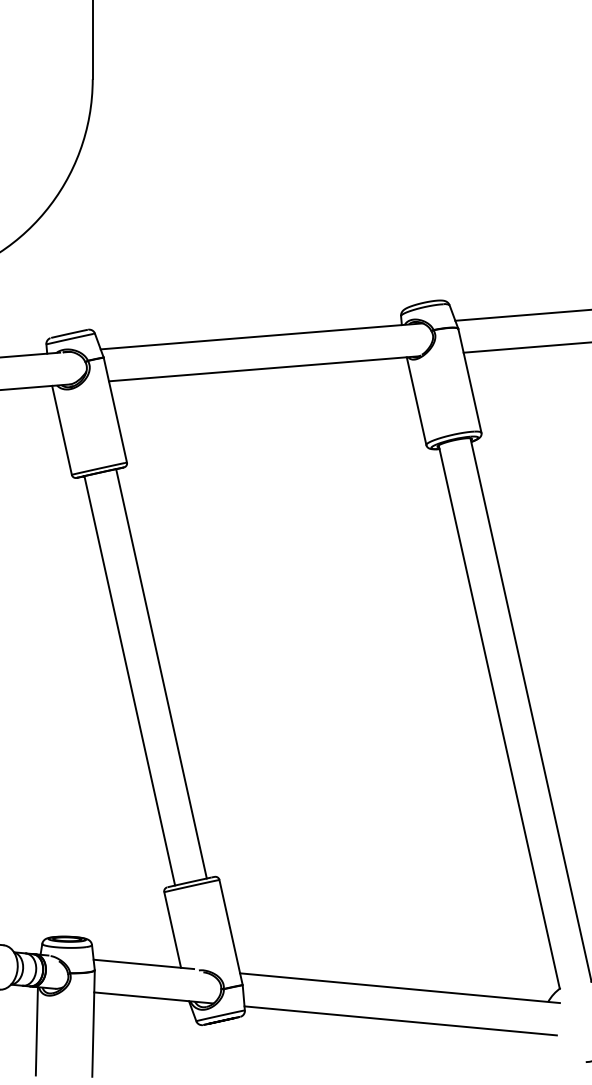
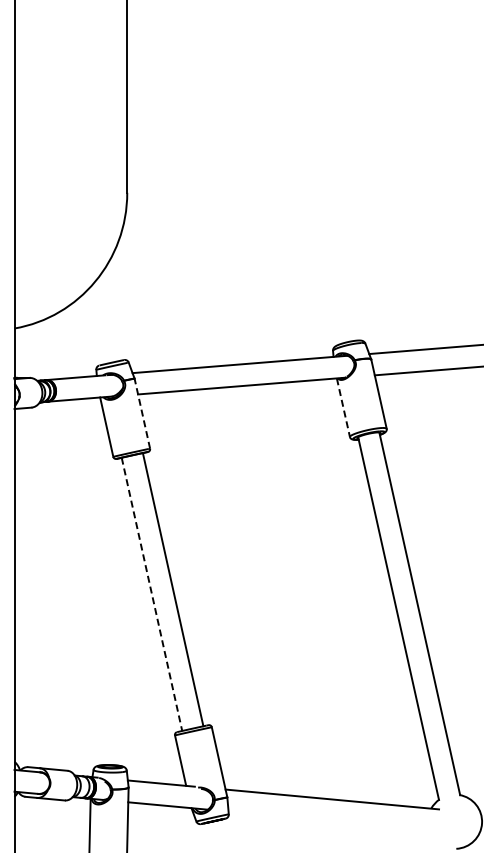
line: (416, 402) -> (343, 408), solid -> dashed
line: (115, 409) -> (142, 413), solid -> dashed
line: (129, 681) -> (151, 594), solid -> dashed
line: (400, 1019) -> (332, 820), removed

